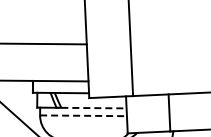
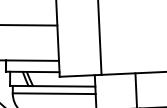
line: (93, 108) -> (63, 86), dashed -> solid
line: (84, 115) -> (55, 93), dashed -> solid

